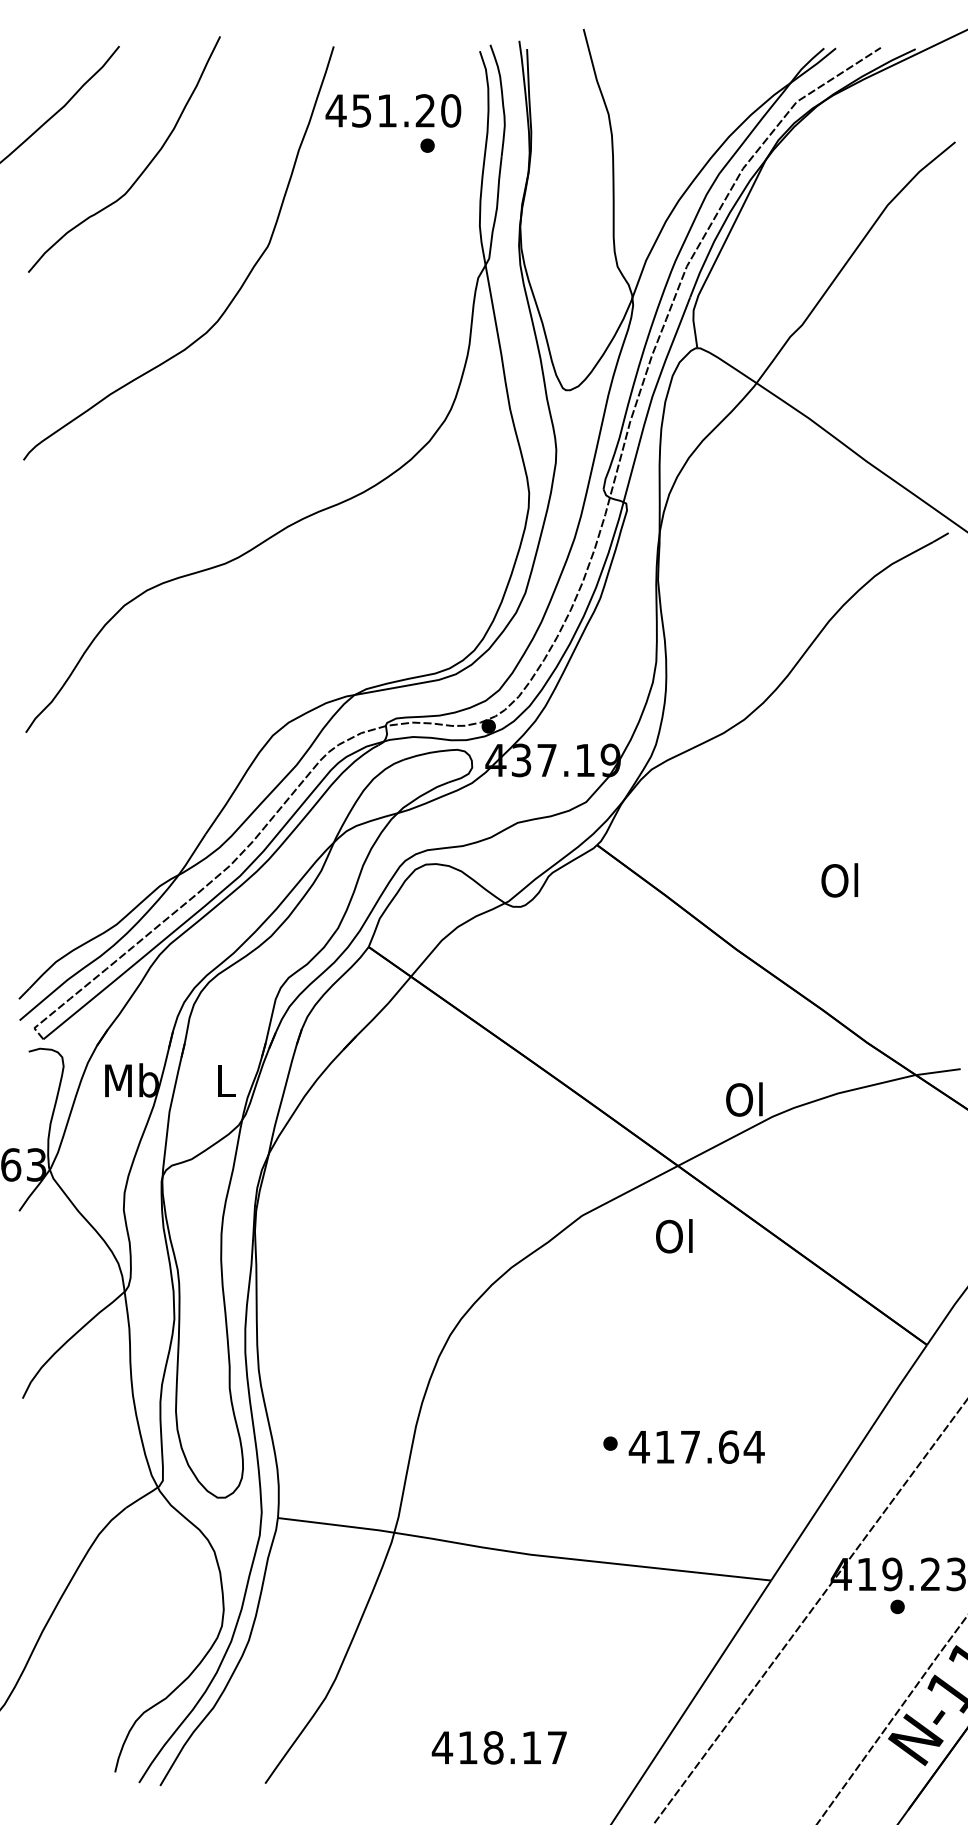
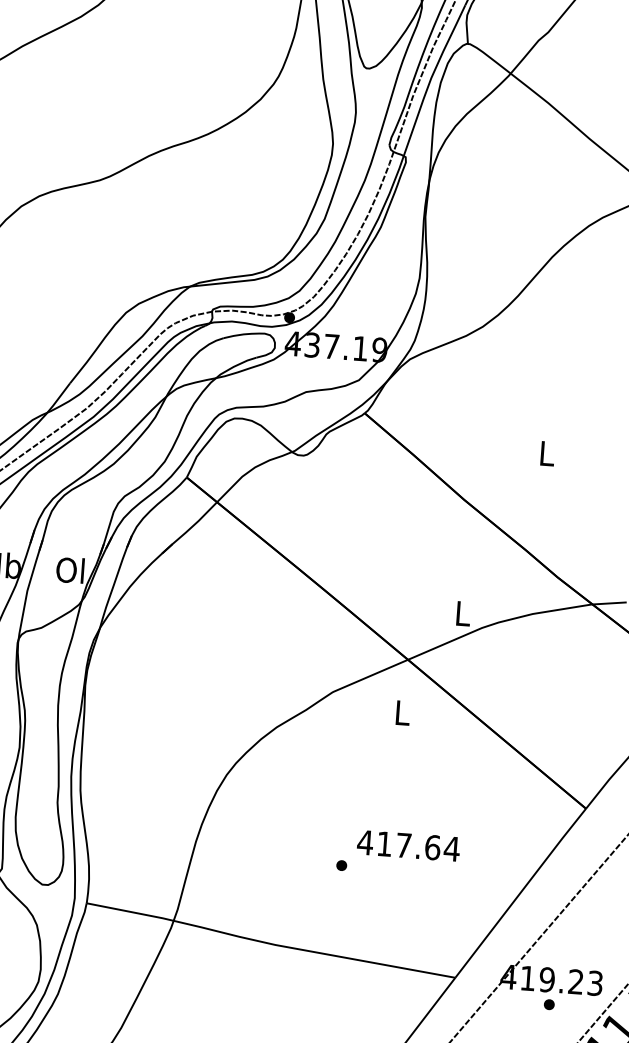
text: (839, 880) -> (545, 453), Ol -> L
text: (223, 1080) -> (69, 570), L -> Ol
text: (744, 1099) -> (461, 613), Ol -> L
text: (674, 1236) -> (401, 712), Ol -> L
text: (696, 1446) -> (408, 845), moved

